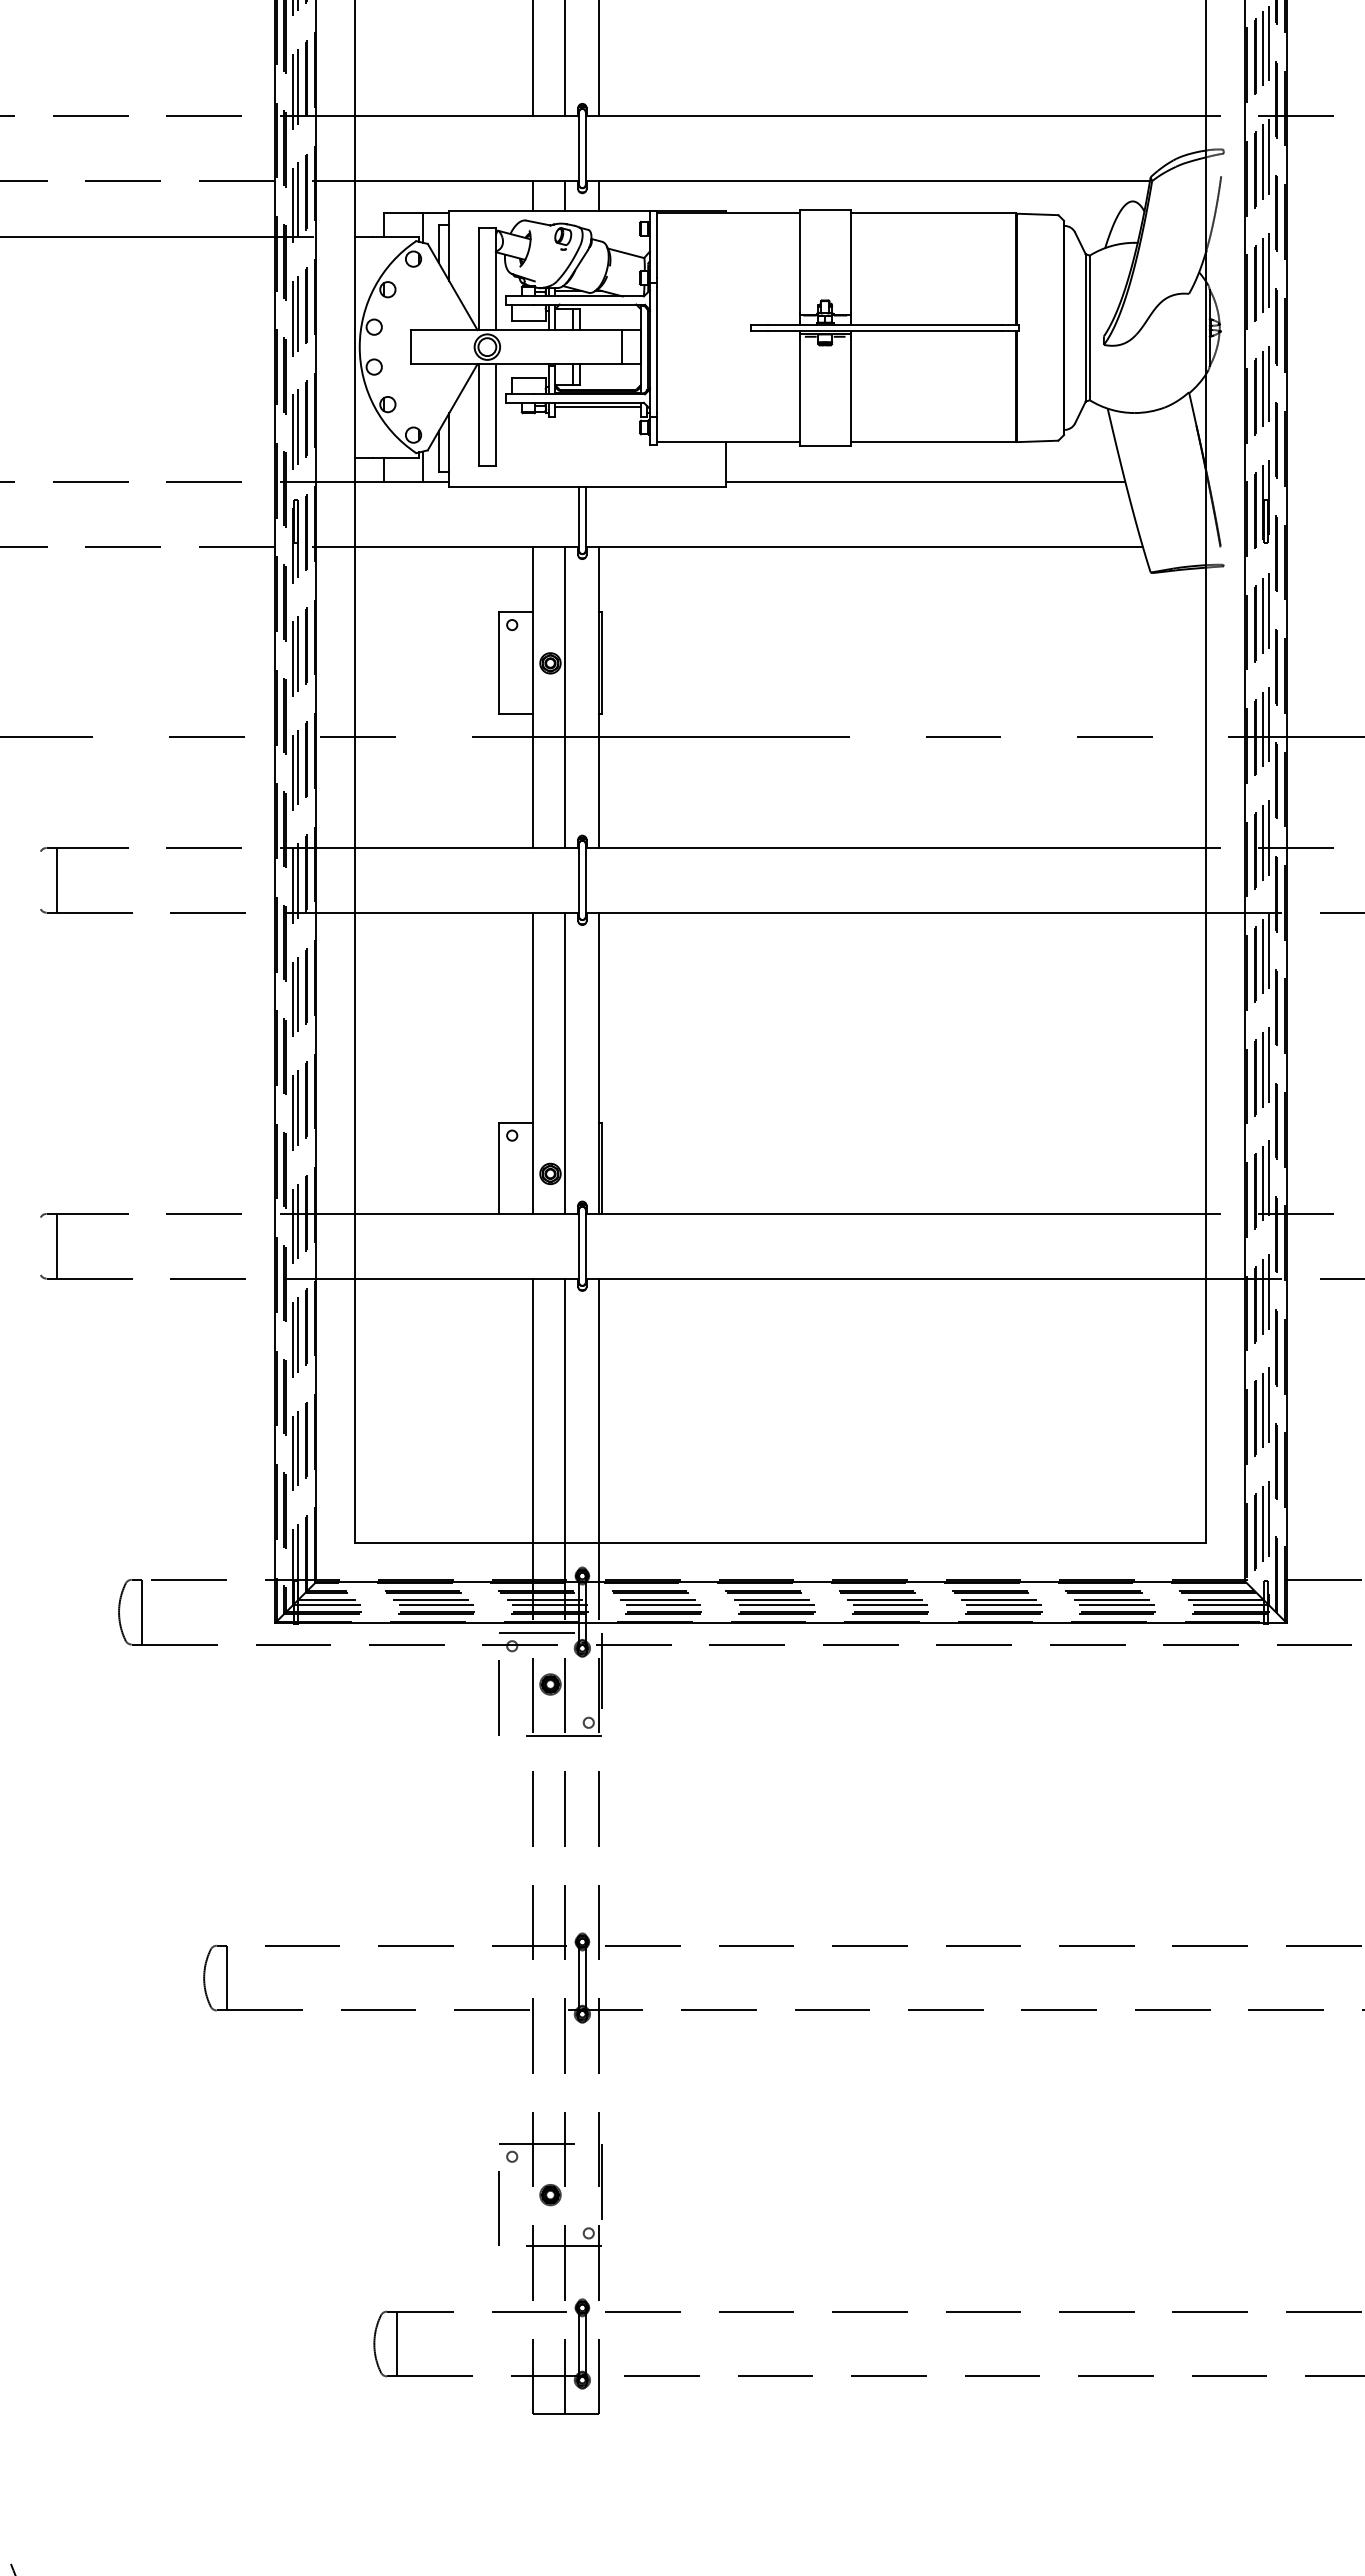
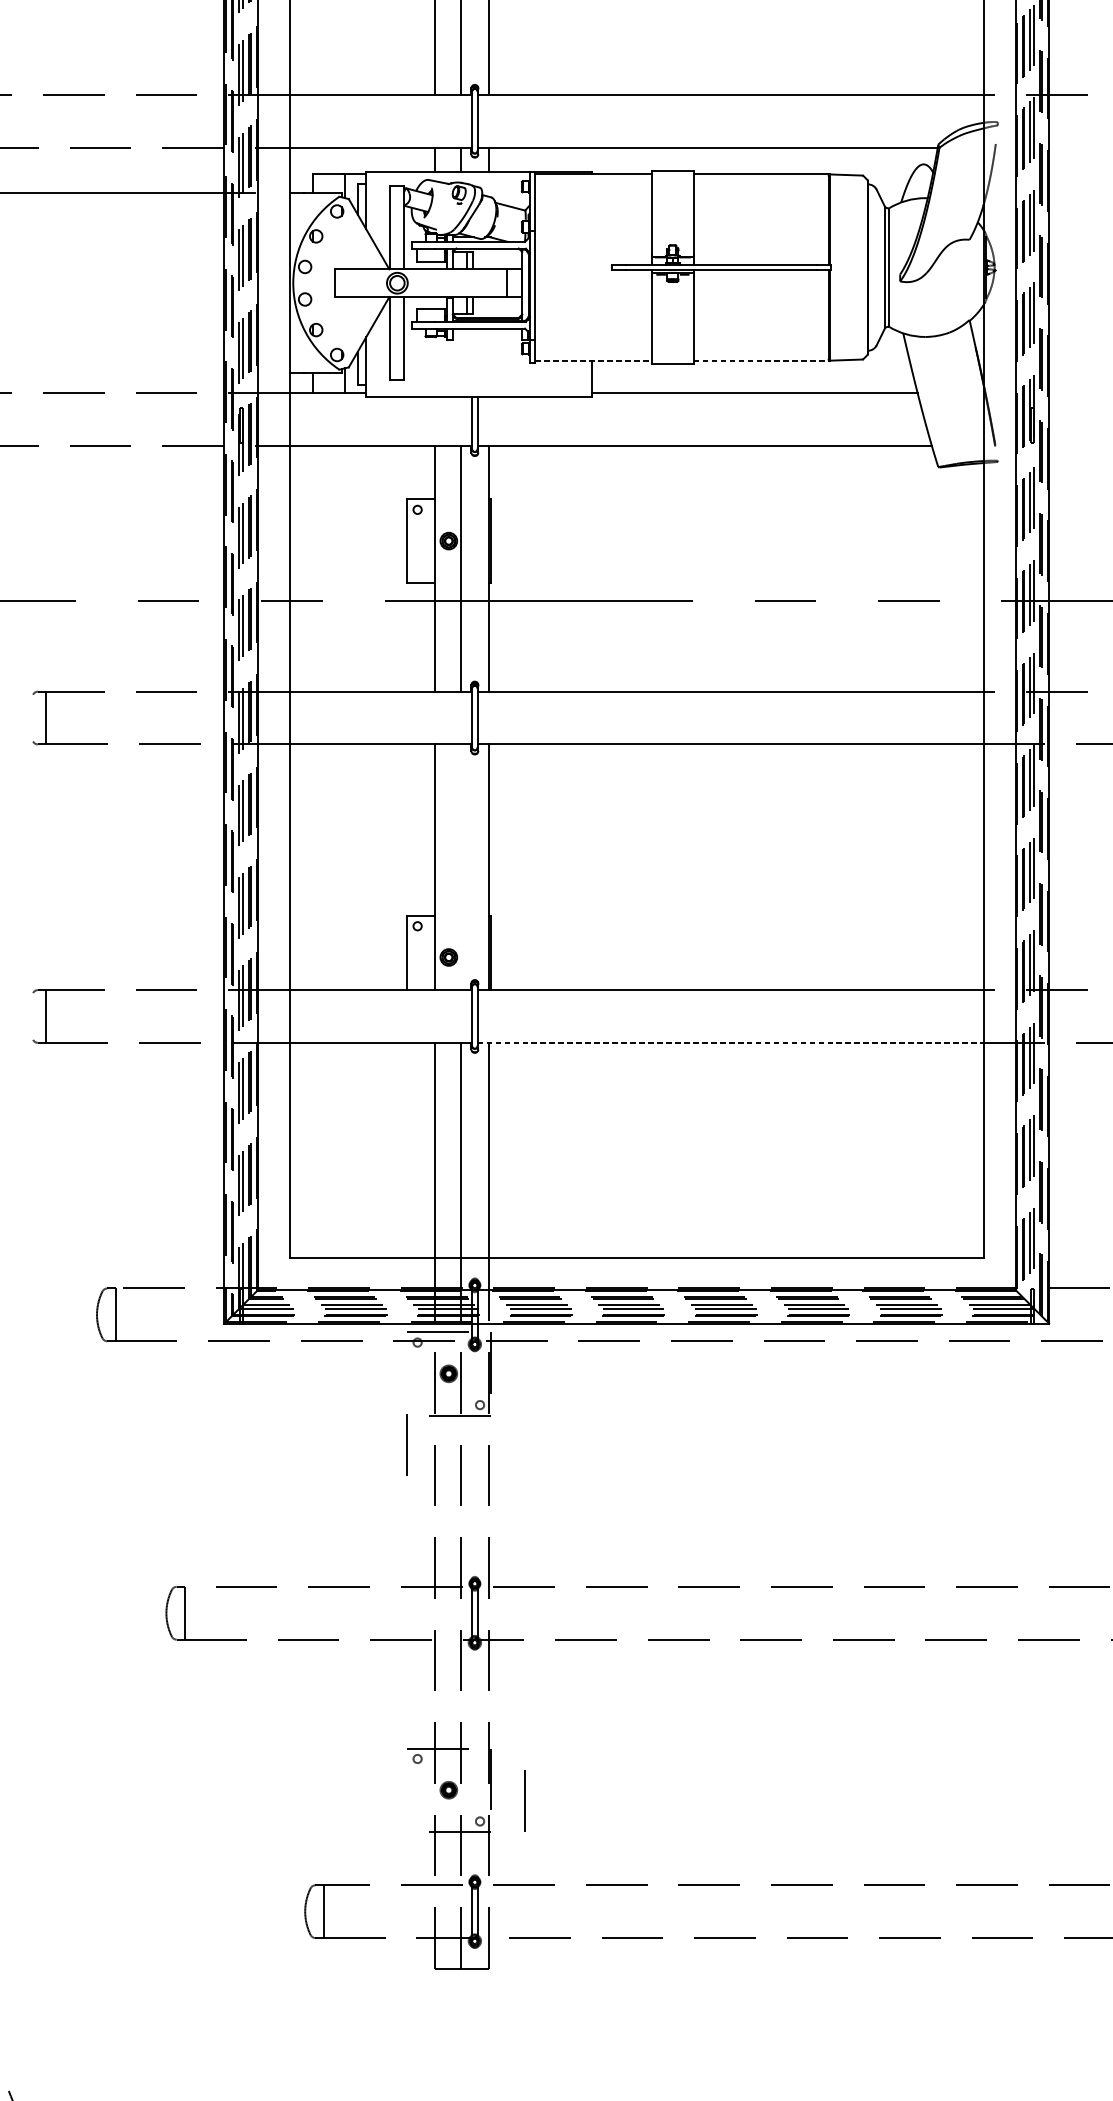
line: (597, 406) -> (487, 331), removed
line: (728, 442) -> (594, 360), solid -> dashed
line: (933, 442) -> (761, 360), solid -> dashed
line: (565, 1062) -> (461, 866), removed
line: (896, 1278) -> (731, 1042), solid -> dashed
line: (498, 1697) -> (406, 1444), moved
line: (498, 2208) -> (523, 1801), moved

